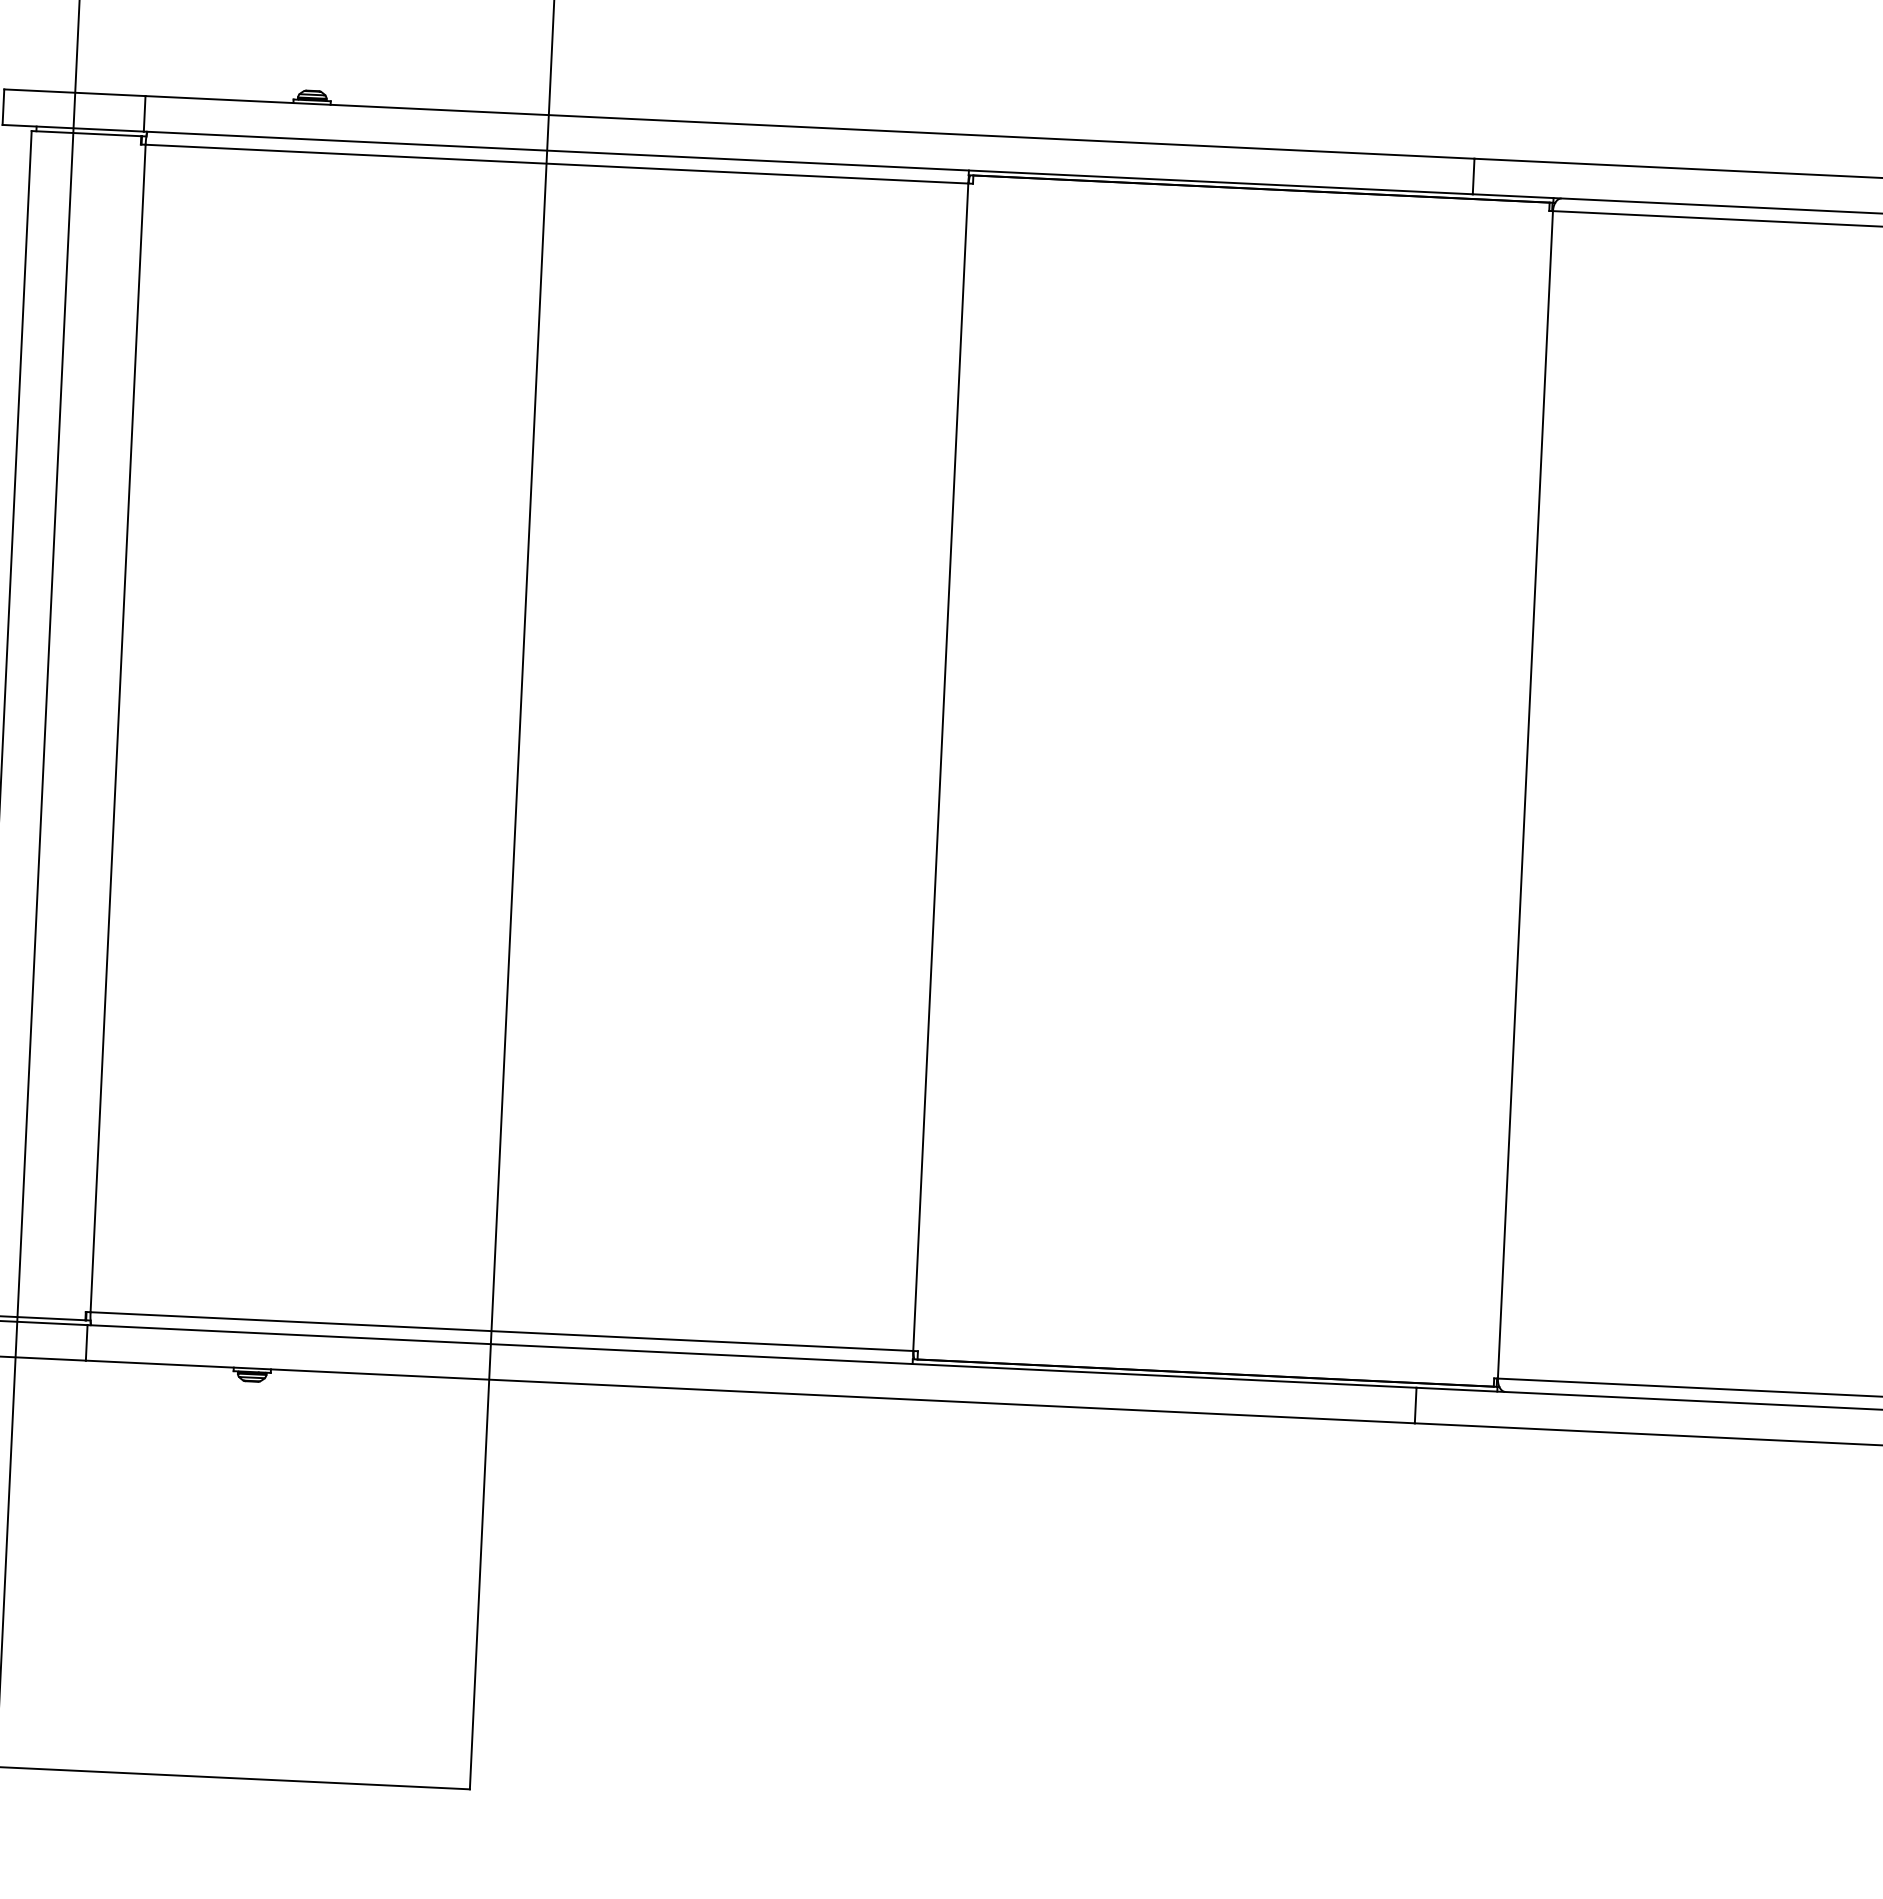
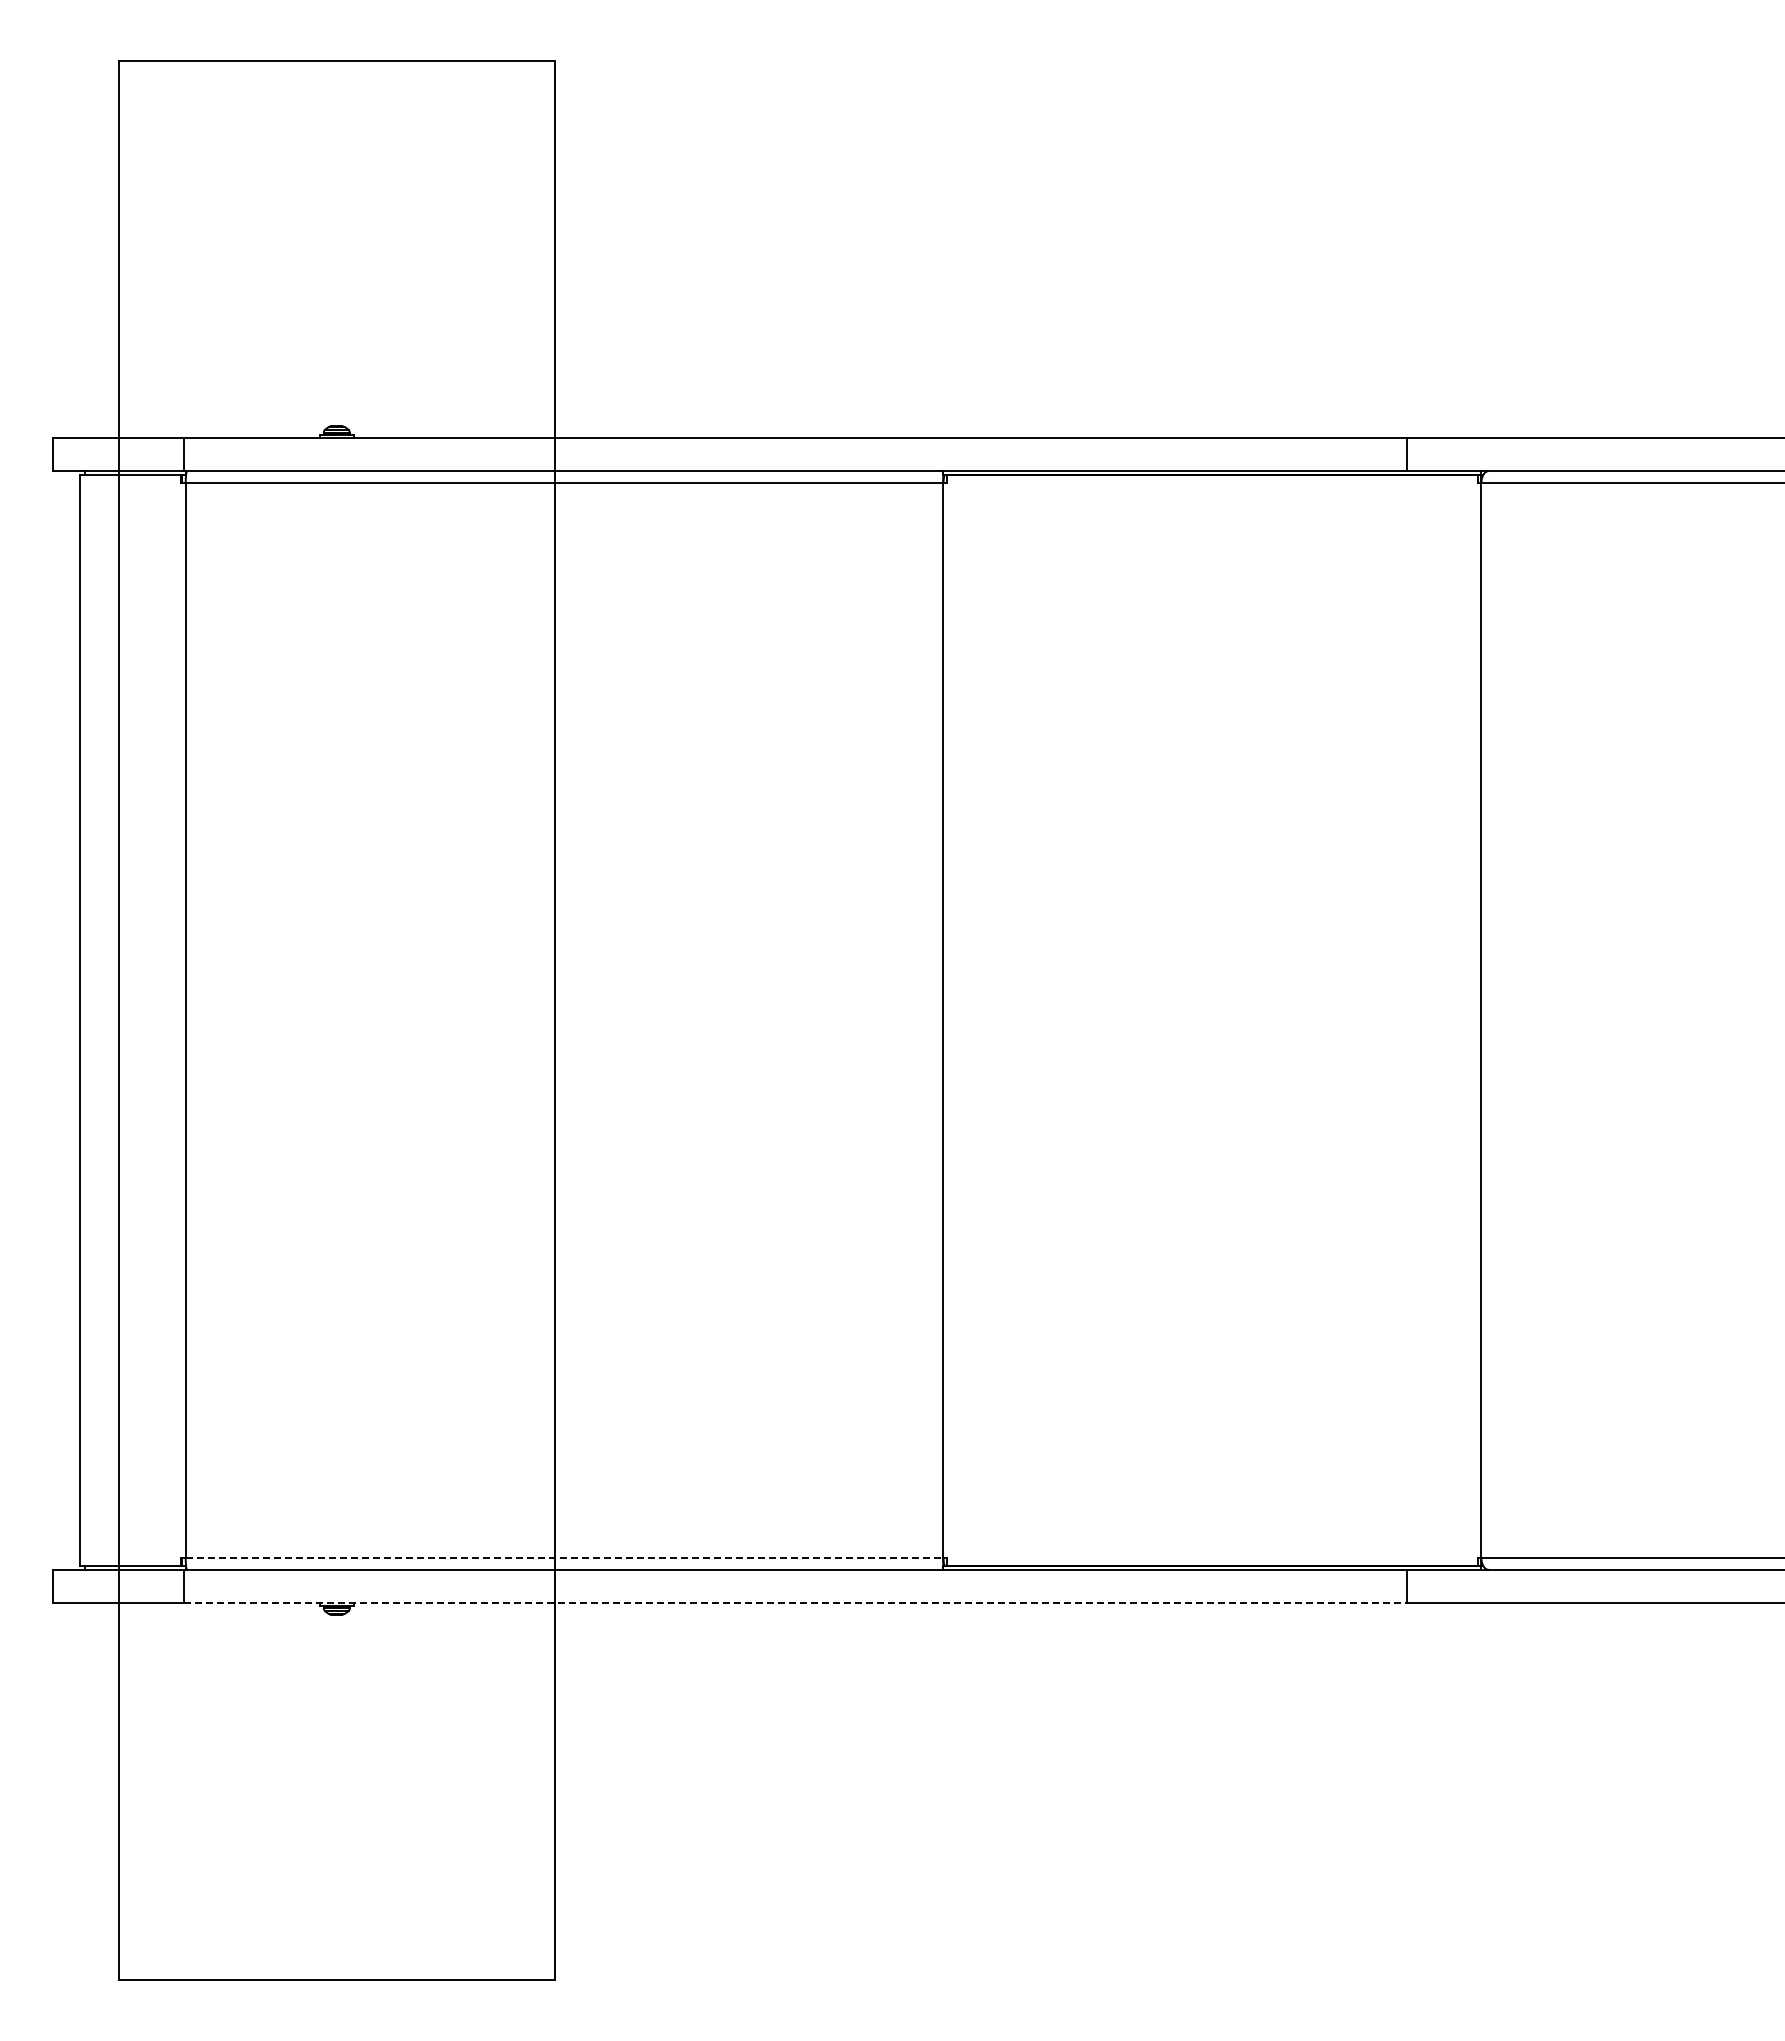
line: (502, 1331) -> (564, 1557), solid -> dashed
line: (750, 1391) -> (795, 1602), solid -> dashed

